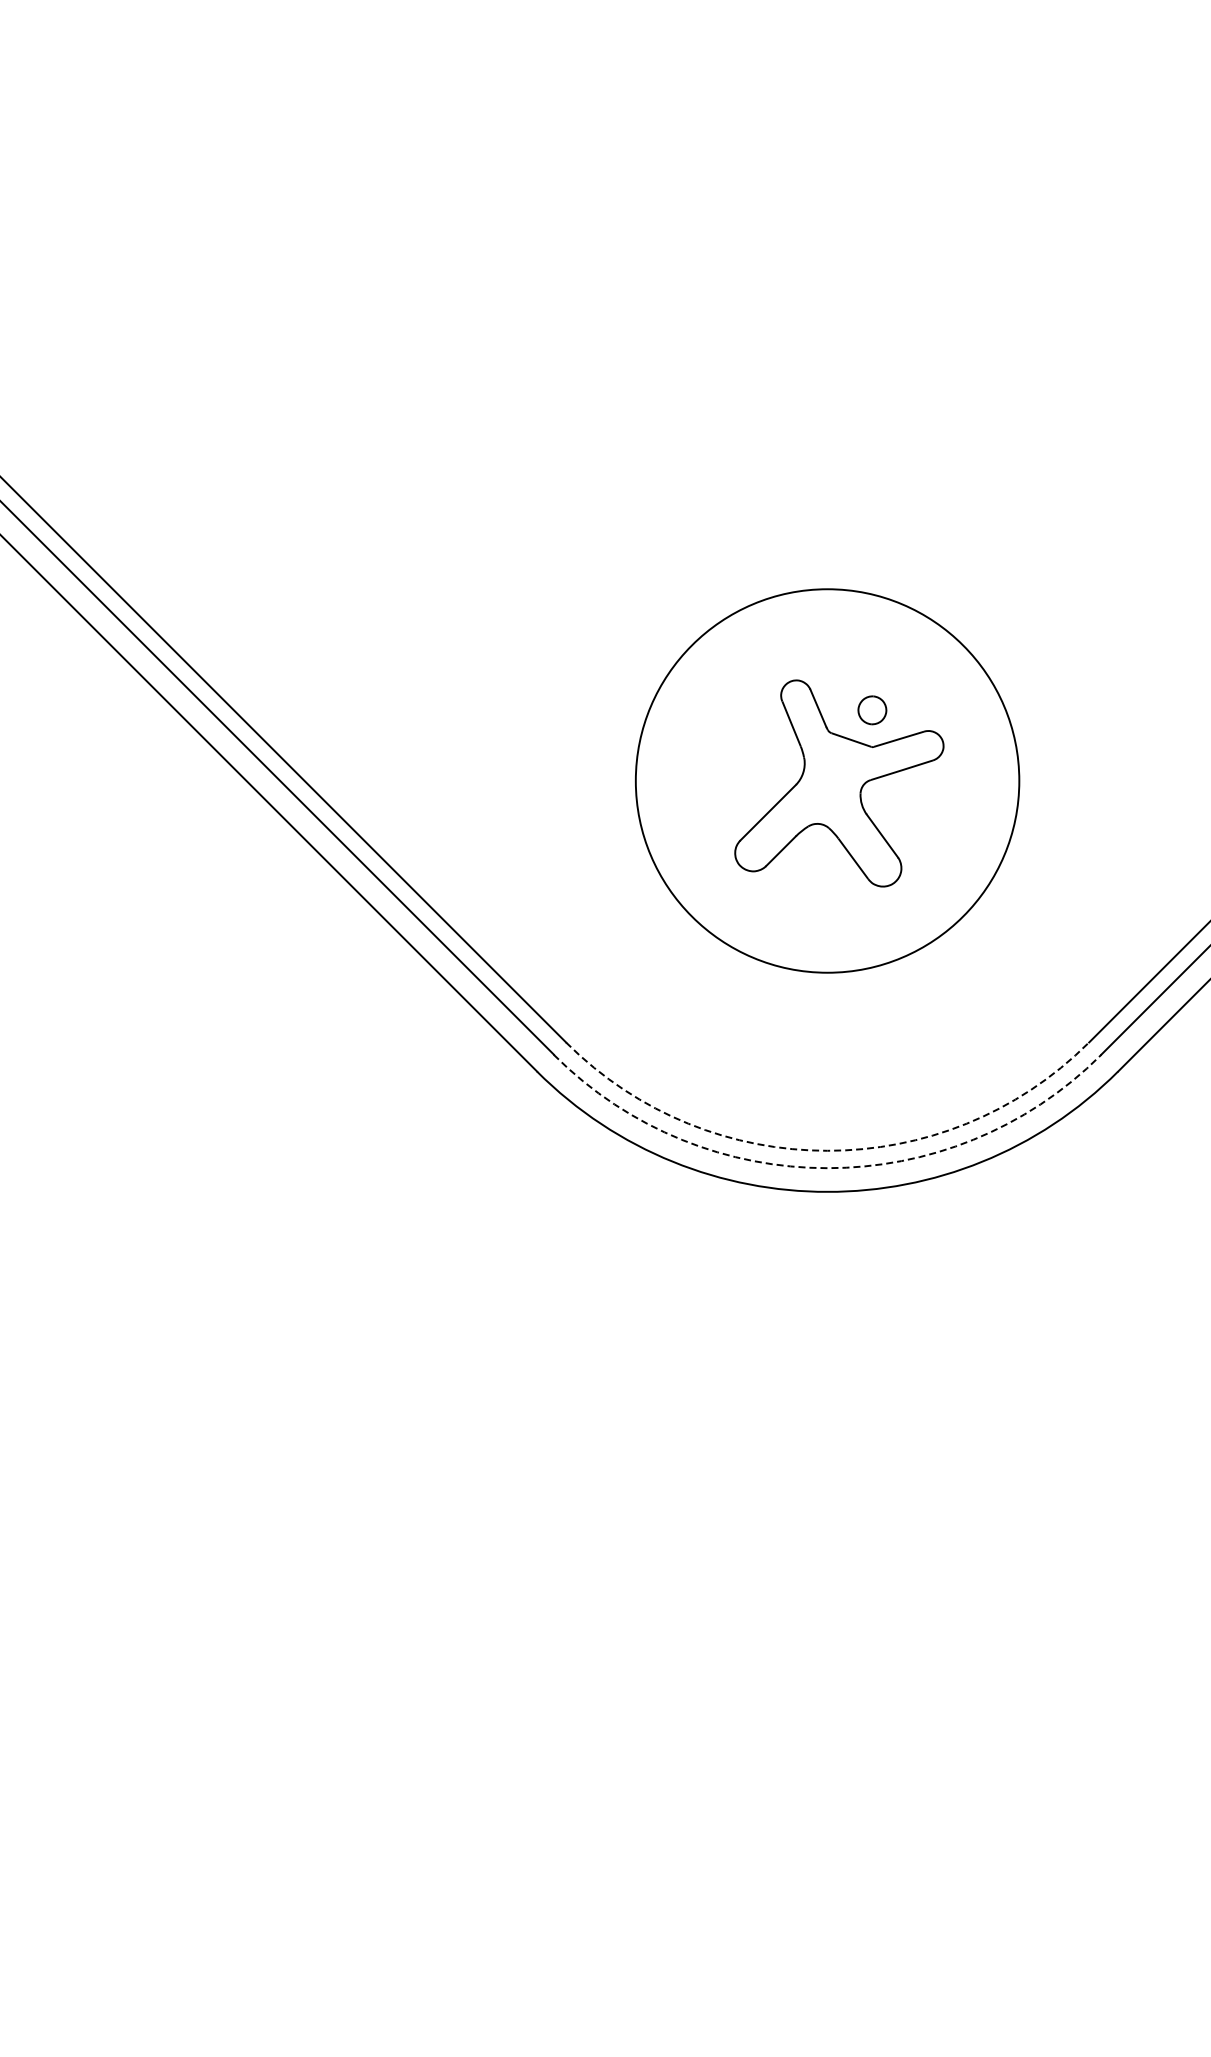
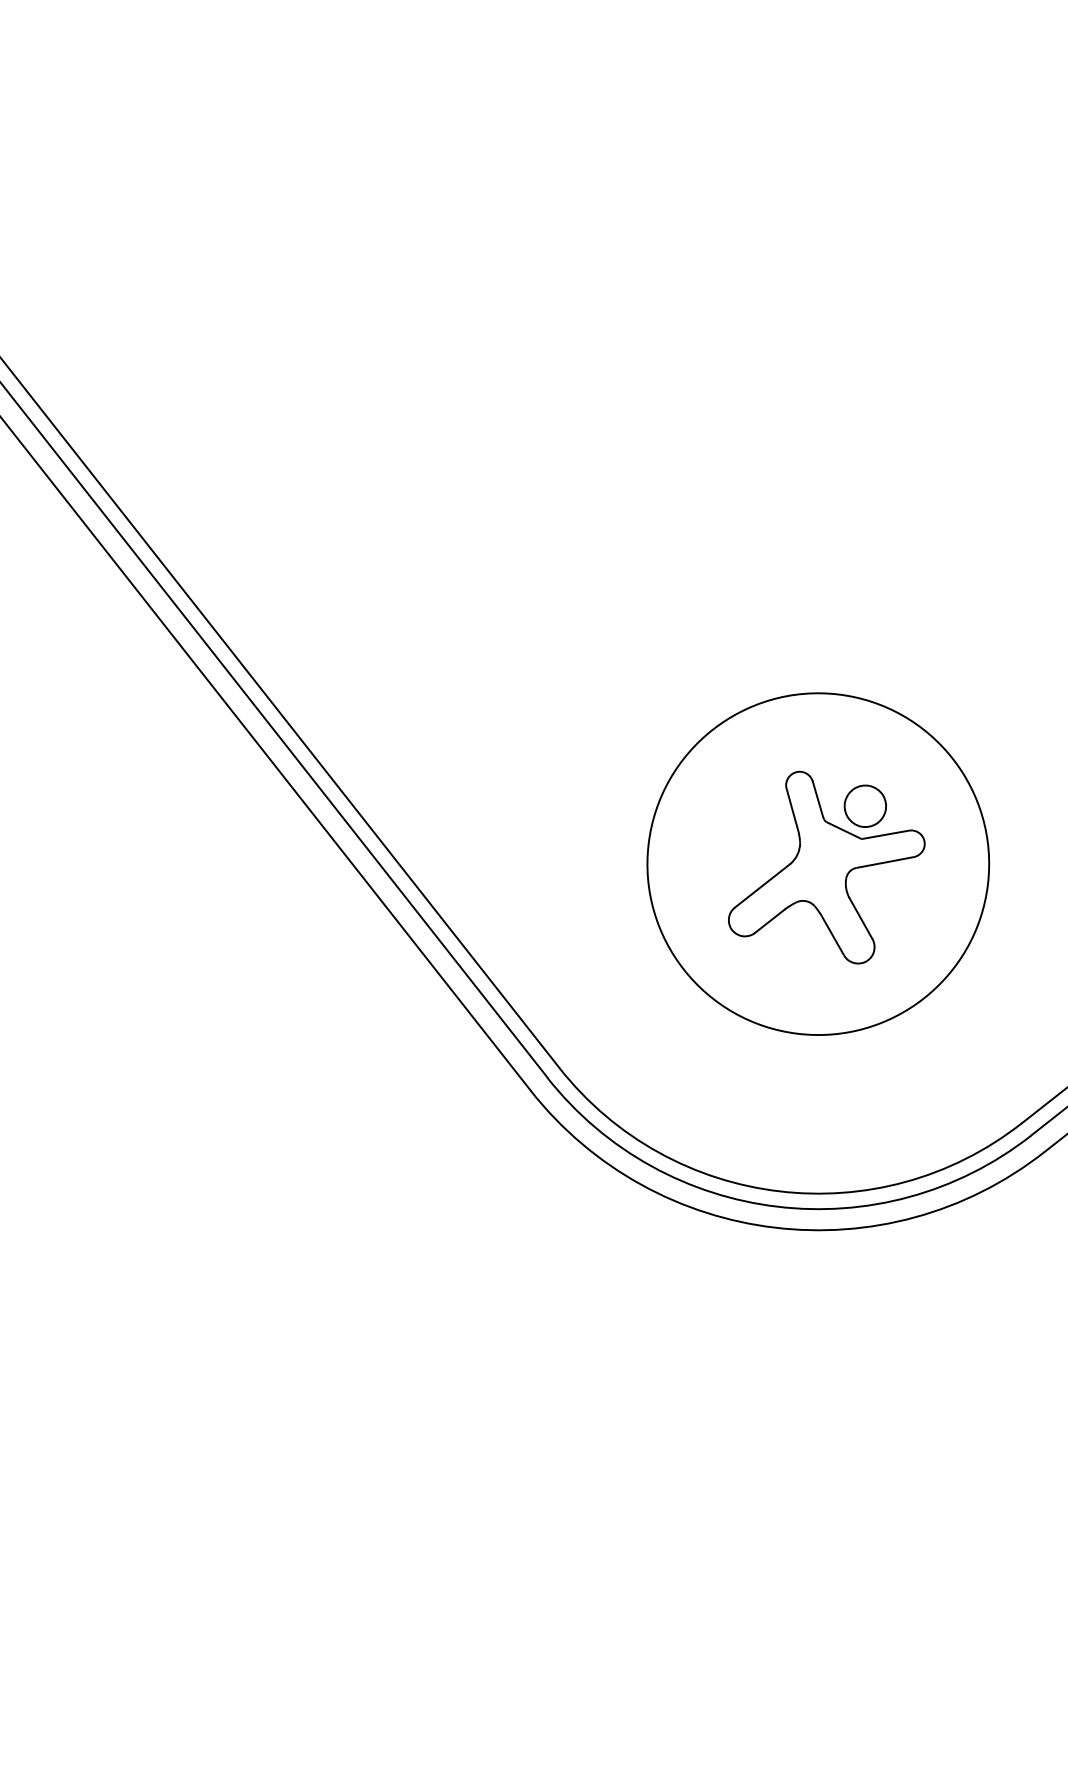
part: (872, 710) -> (865, 806), size x1.67
arc: (827, 1150) -> (779, 1191), dashed -> solid
arc: (827, 1168) -> (777, 1206), dashed -> solid

